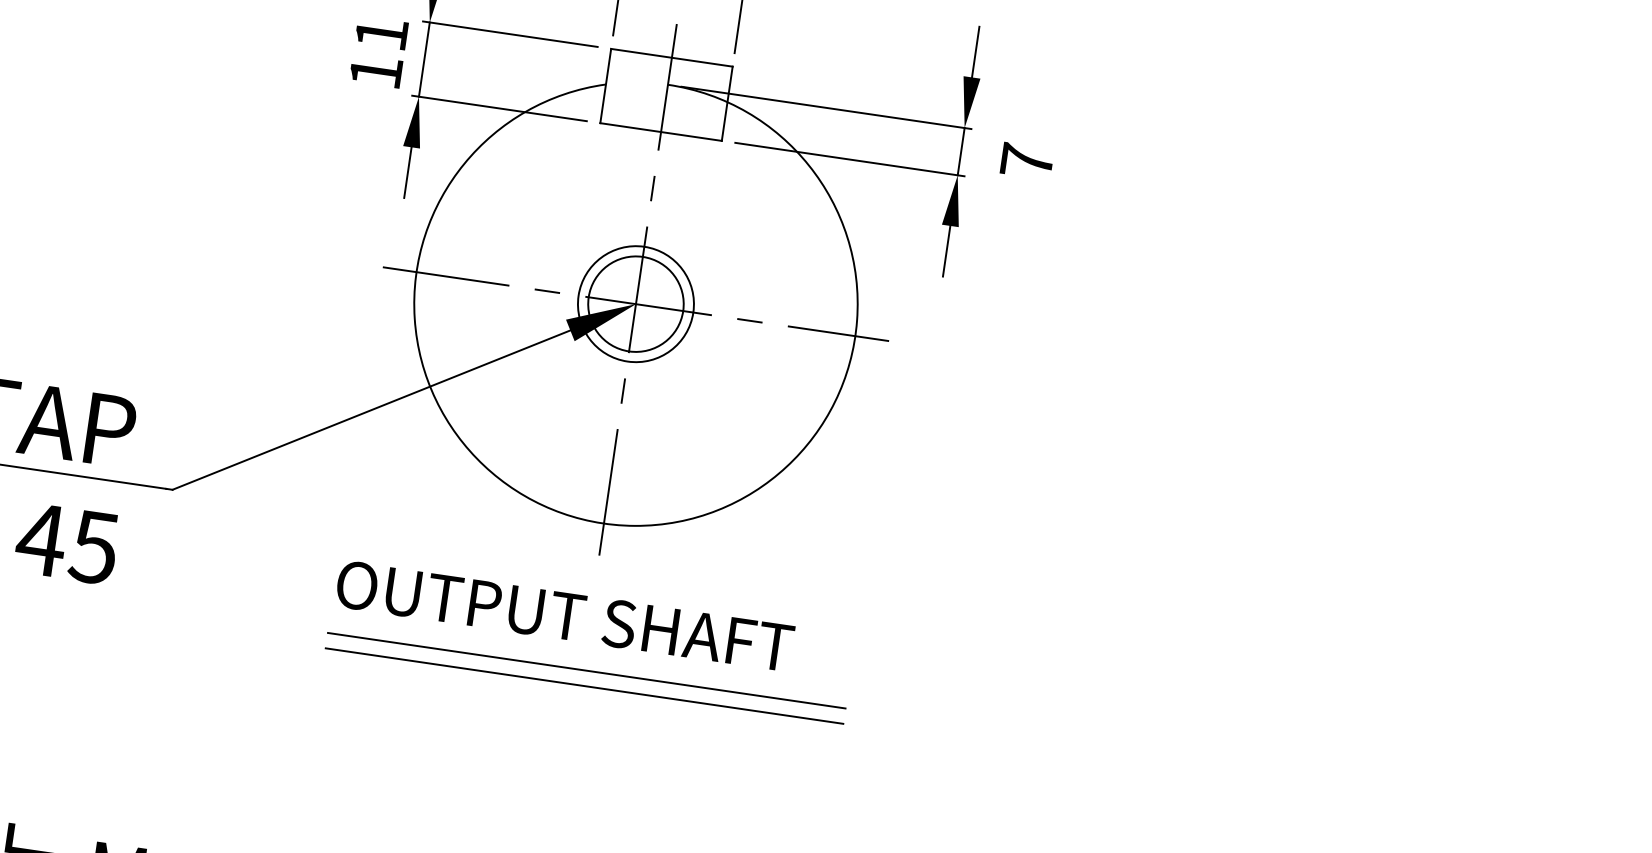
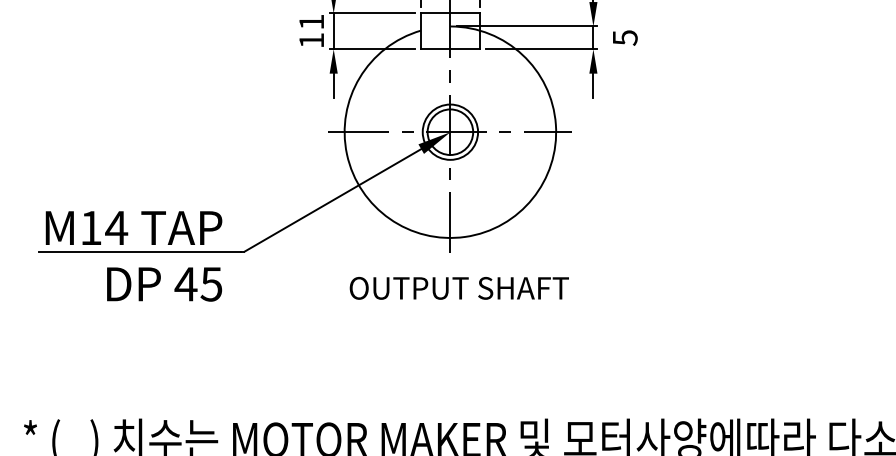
text: (1027, 160) -> (625, 37), 7 -> 5
text: (563, 616) -> (458, 288), moved
line: (586, 670) -> (452, 308), removed
line: (584, 687) -> (452, 316), removed

